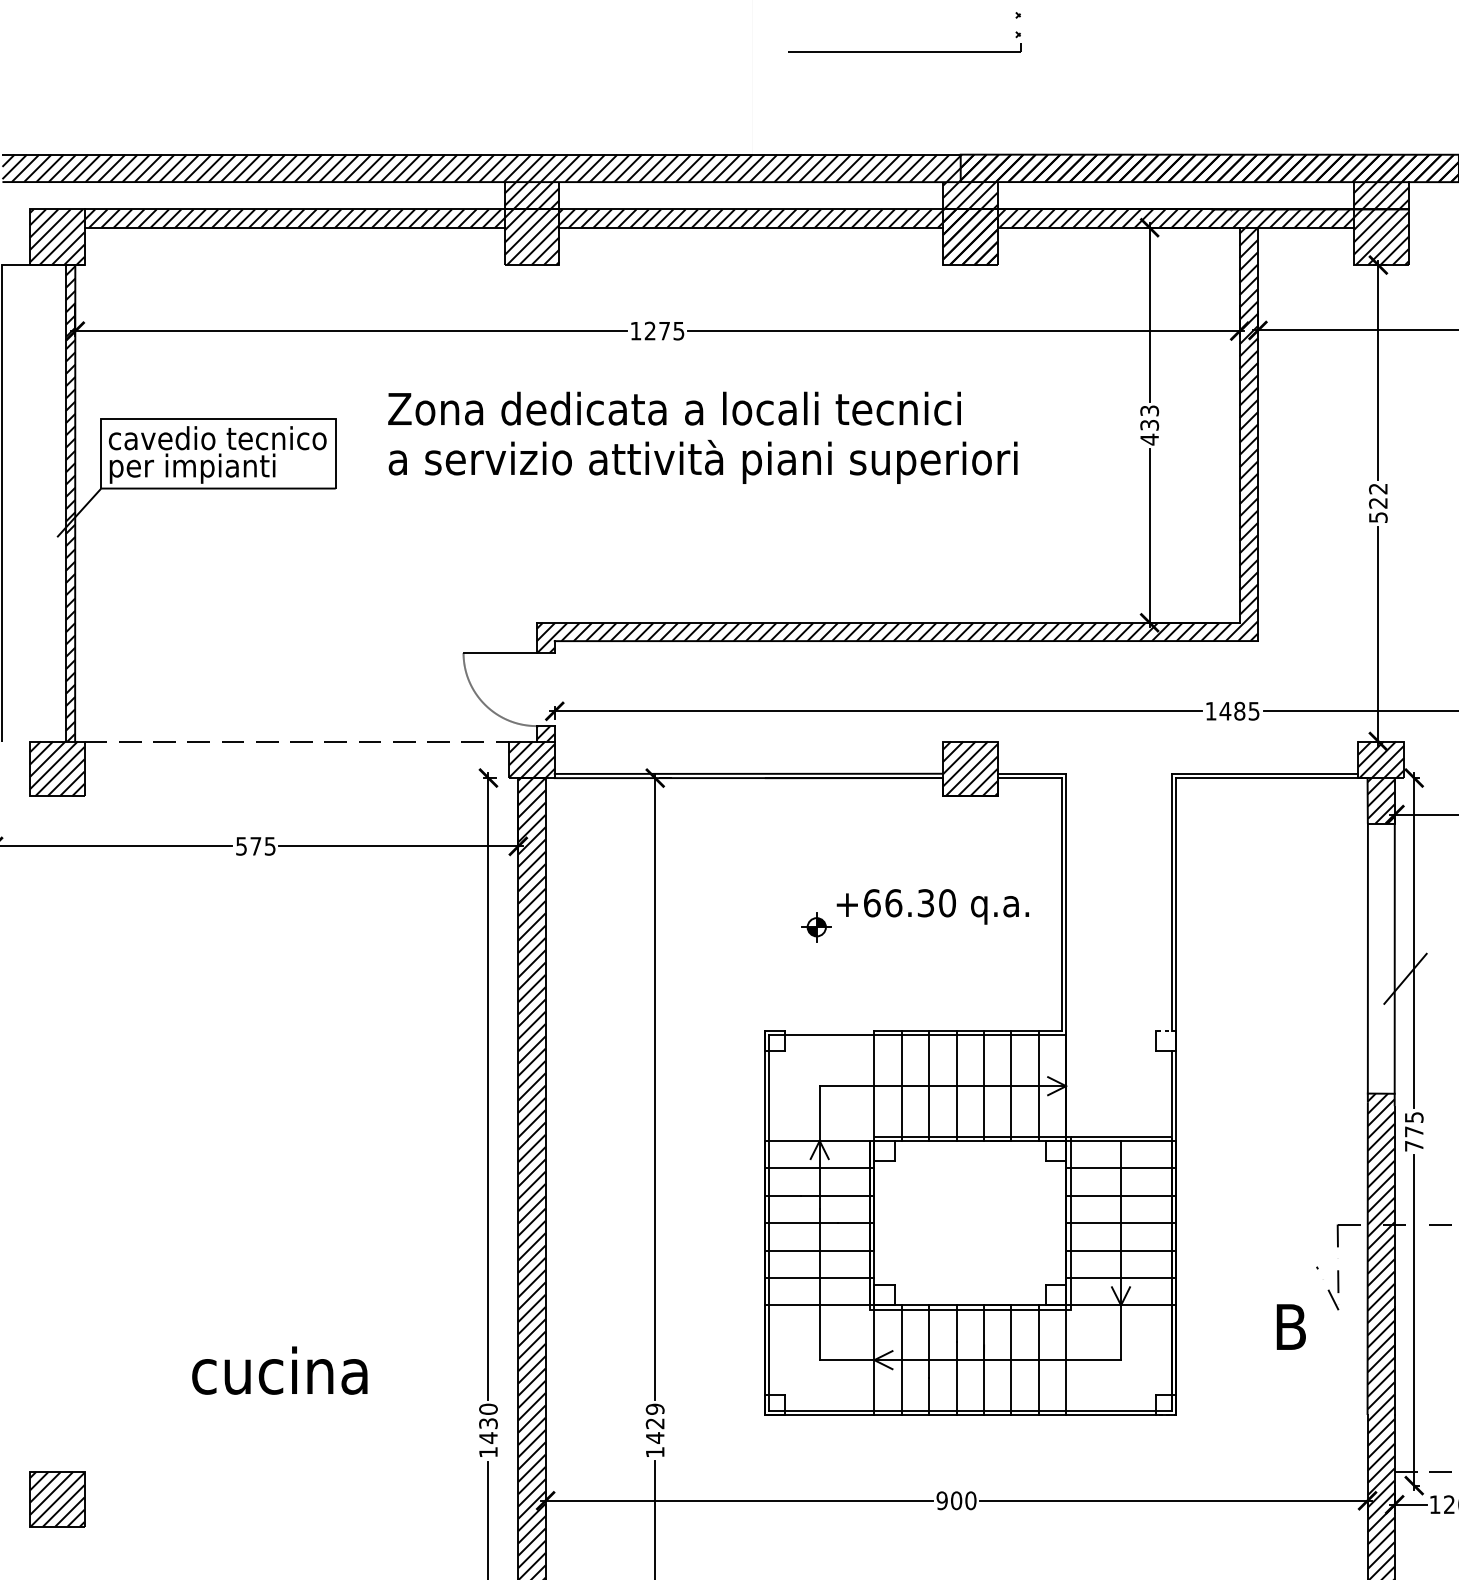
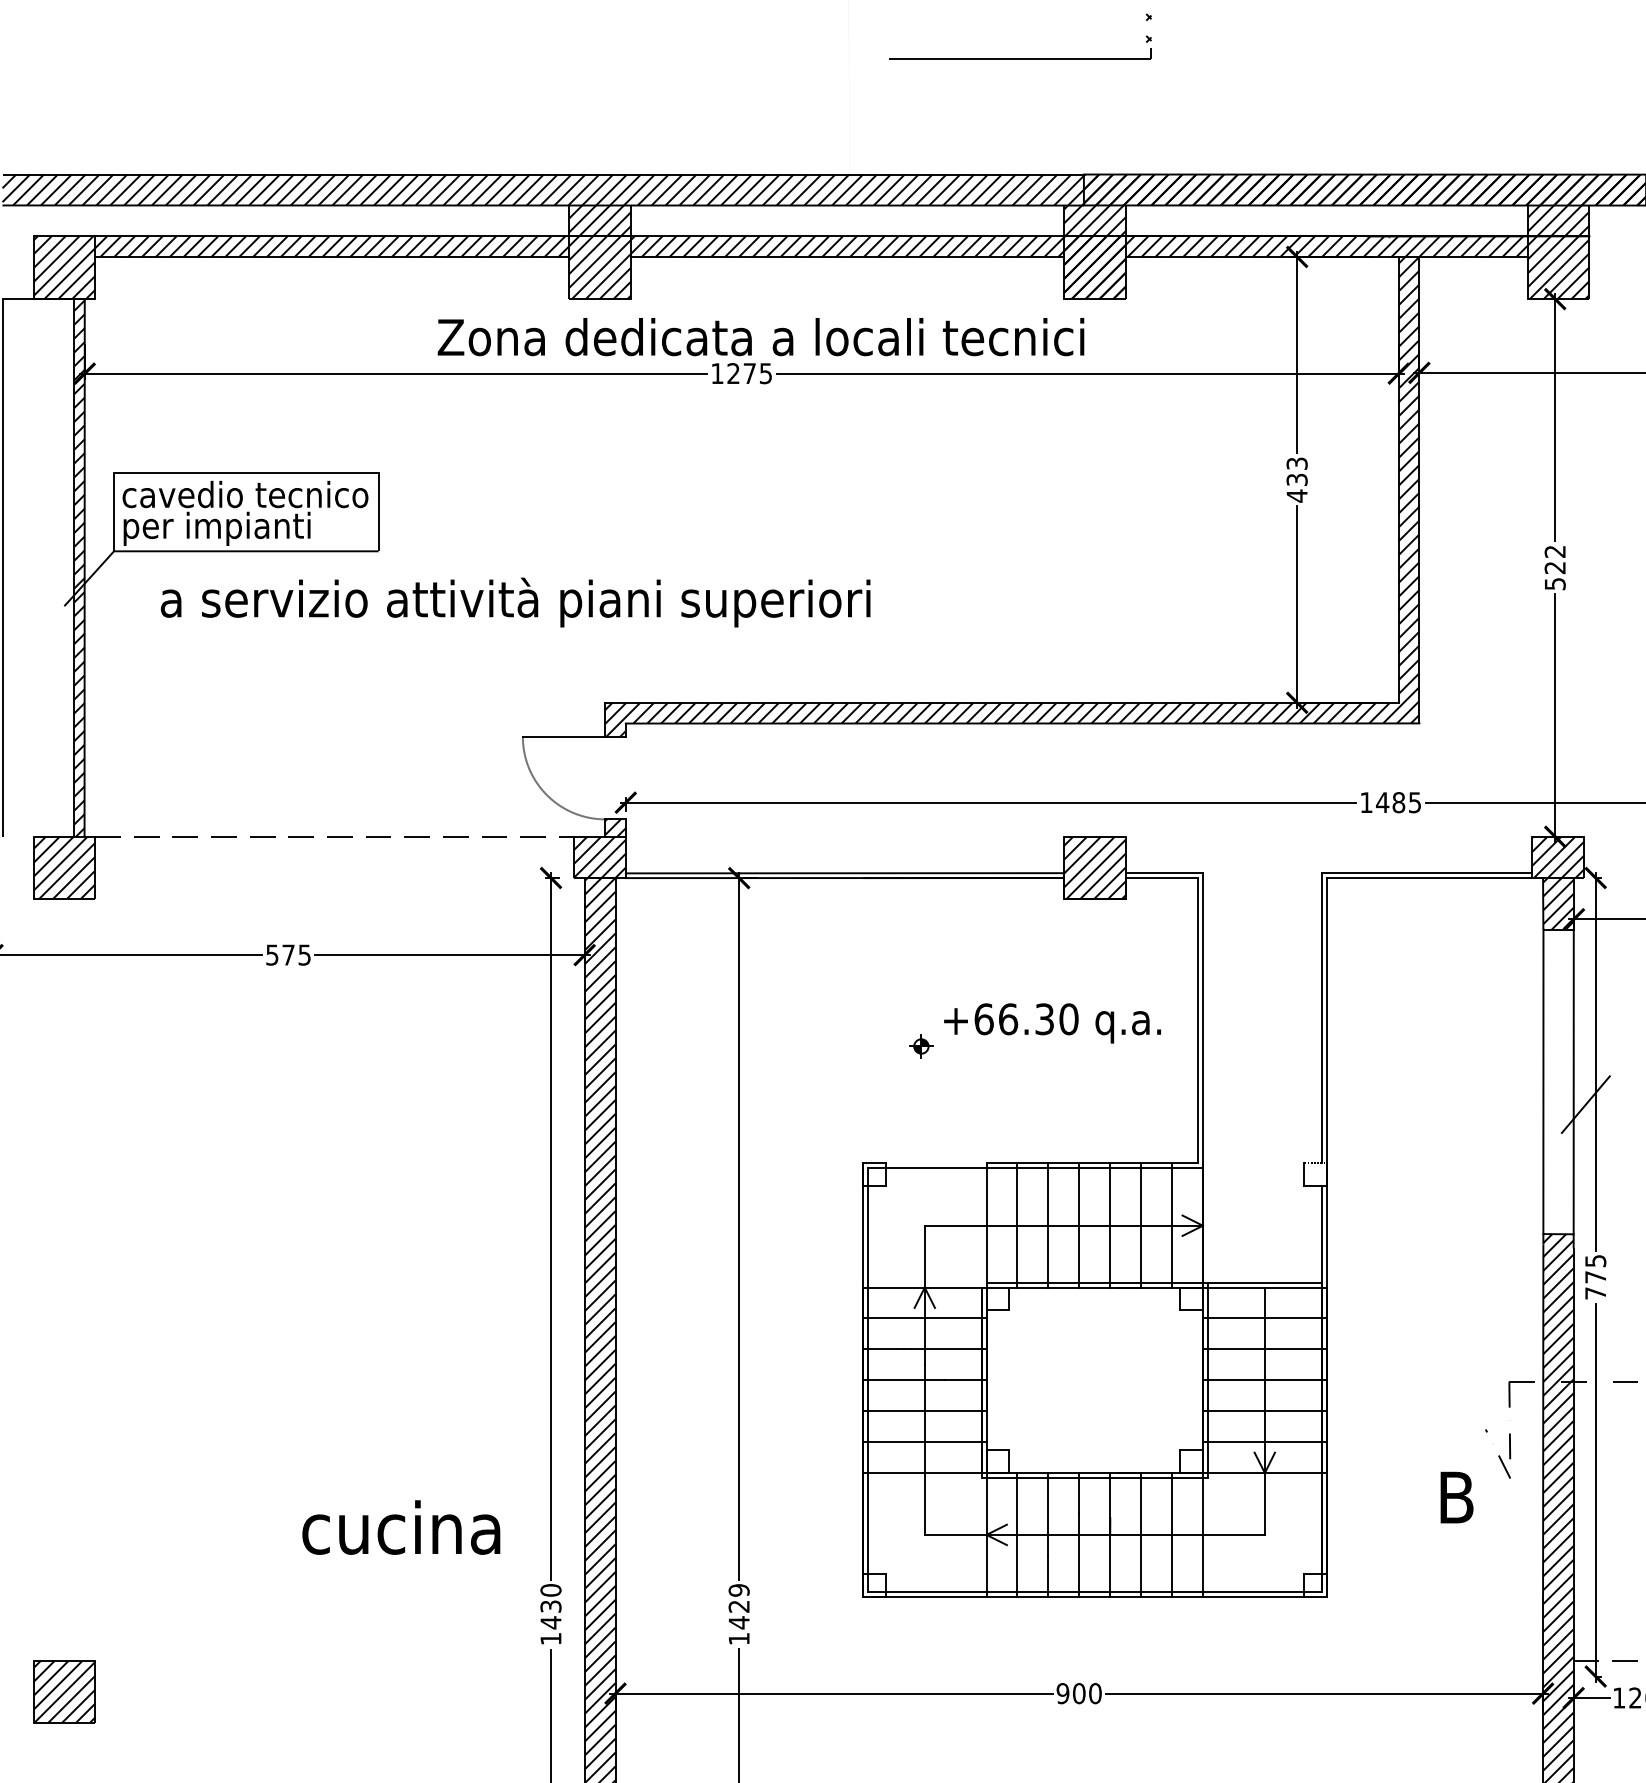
text: (674, 408) -> (760, 336), moved
text: (702, 461) -> (514, 602), moved
part: (816, 927) -> (921, 1046), size x0.7
text: (279, 1370) -> (400, 1527), moved

